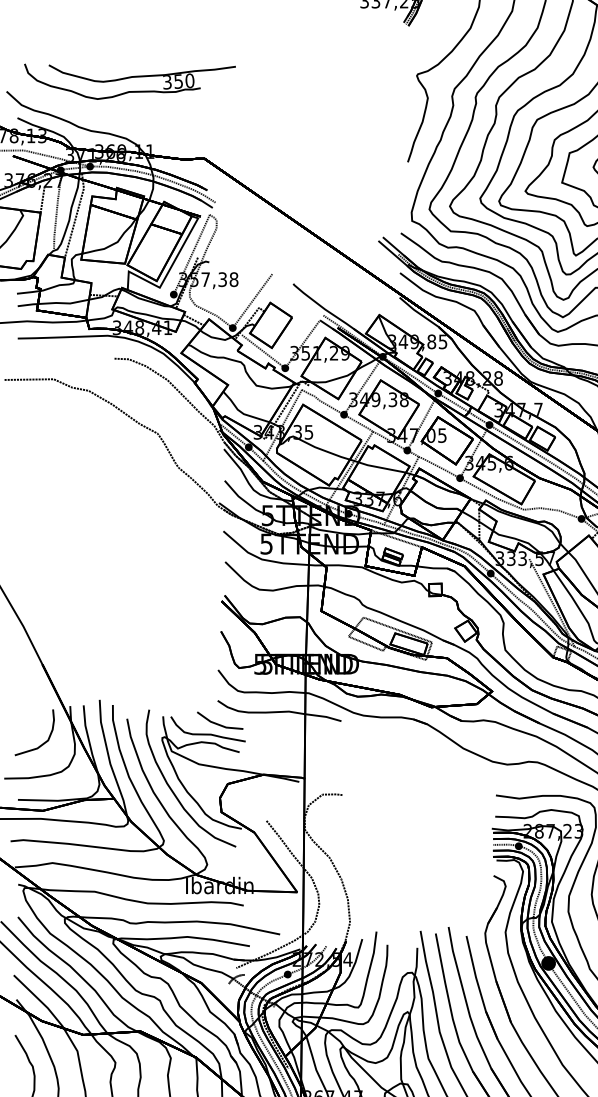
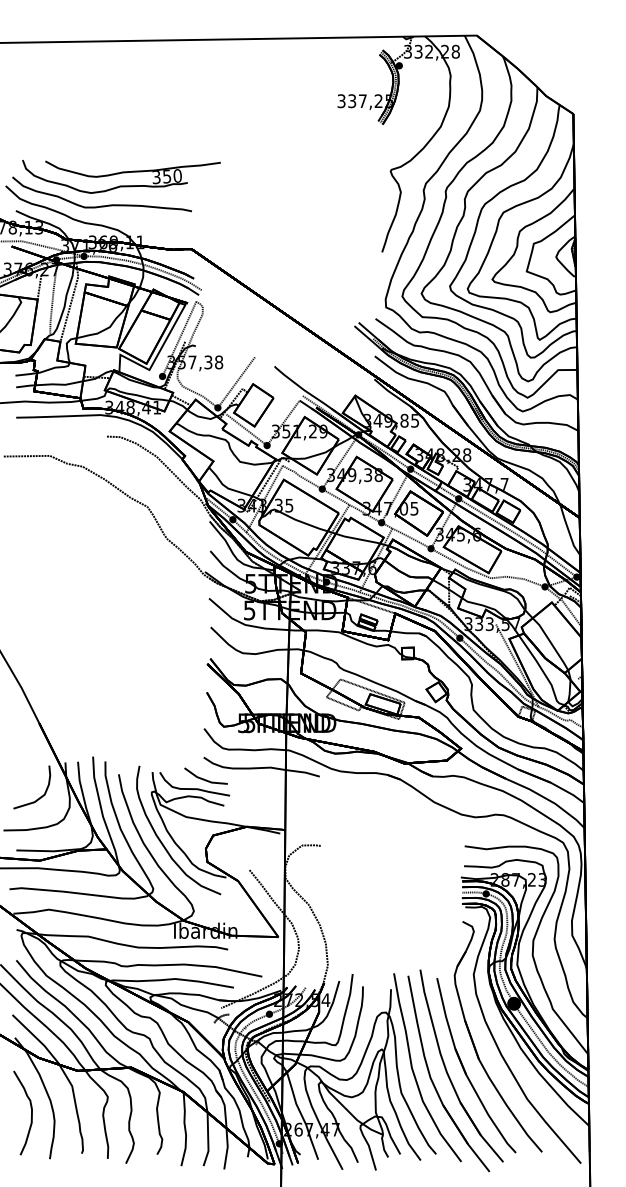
curve: (108, 112) -> (101, 205), added

